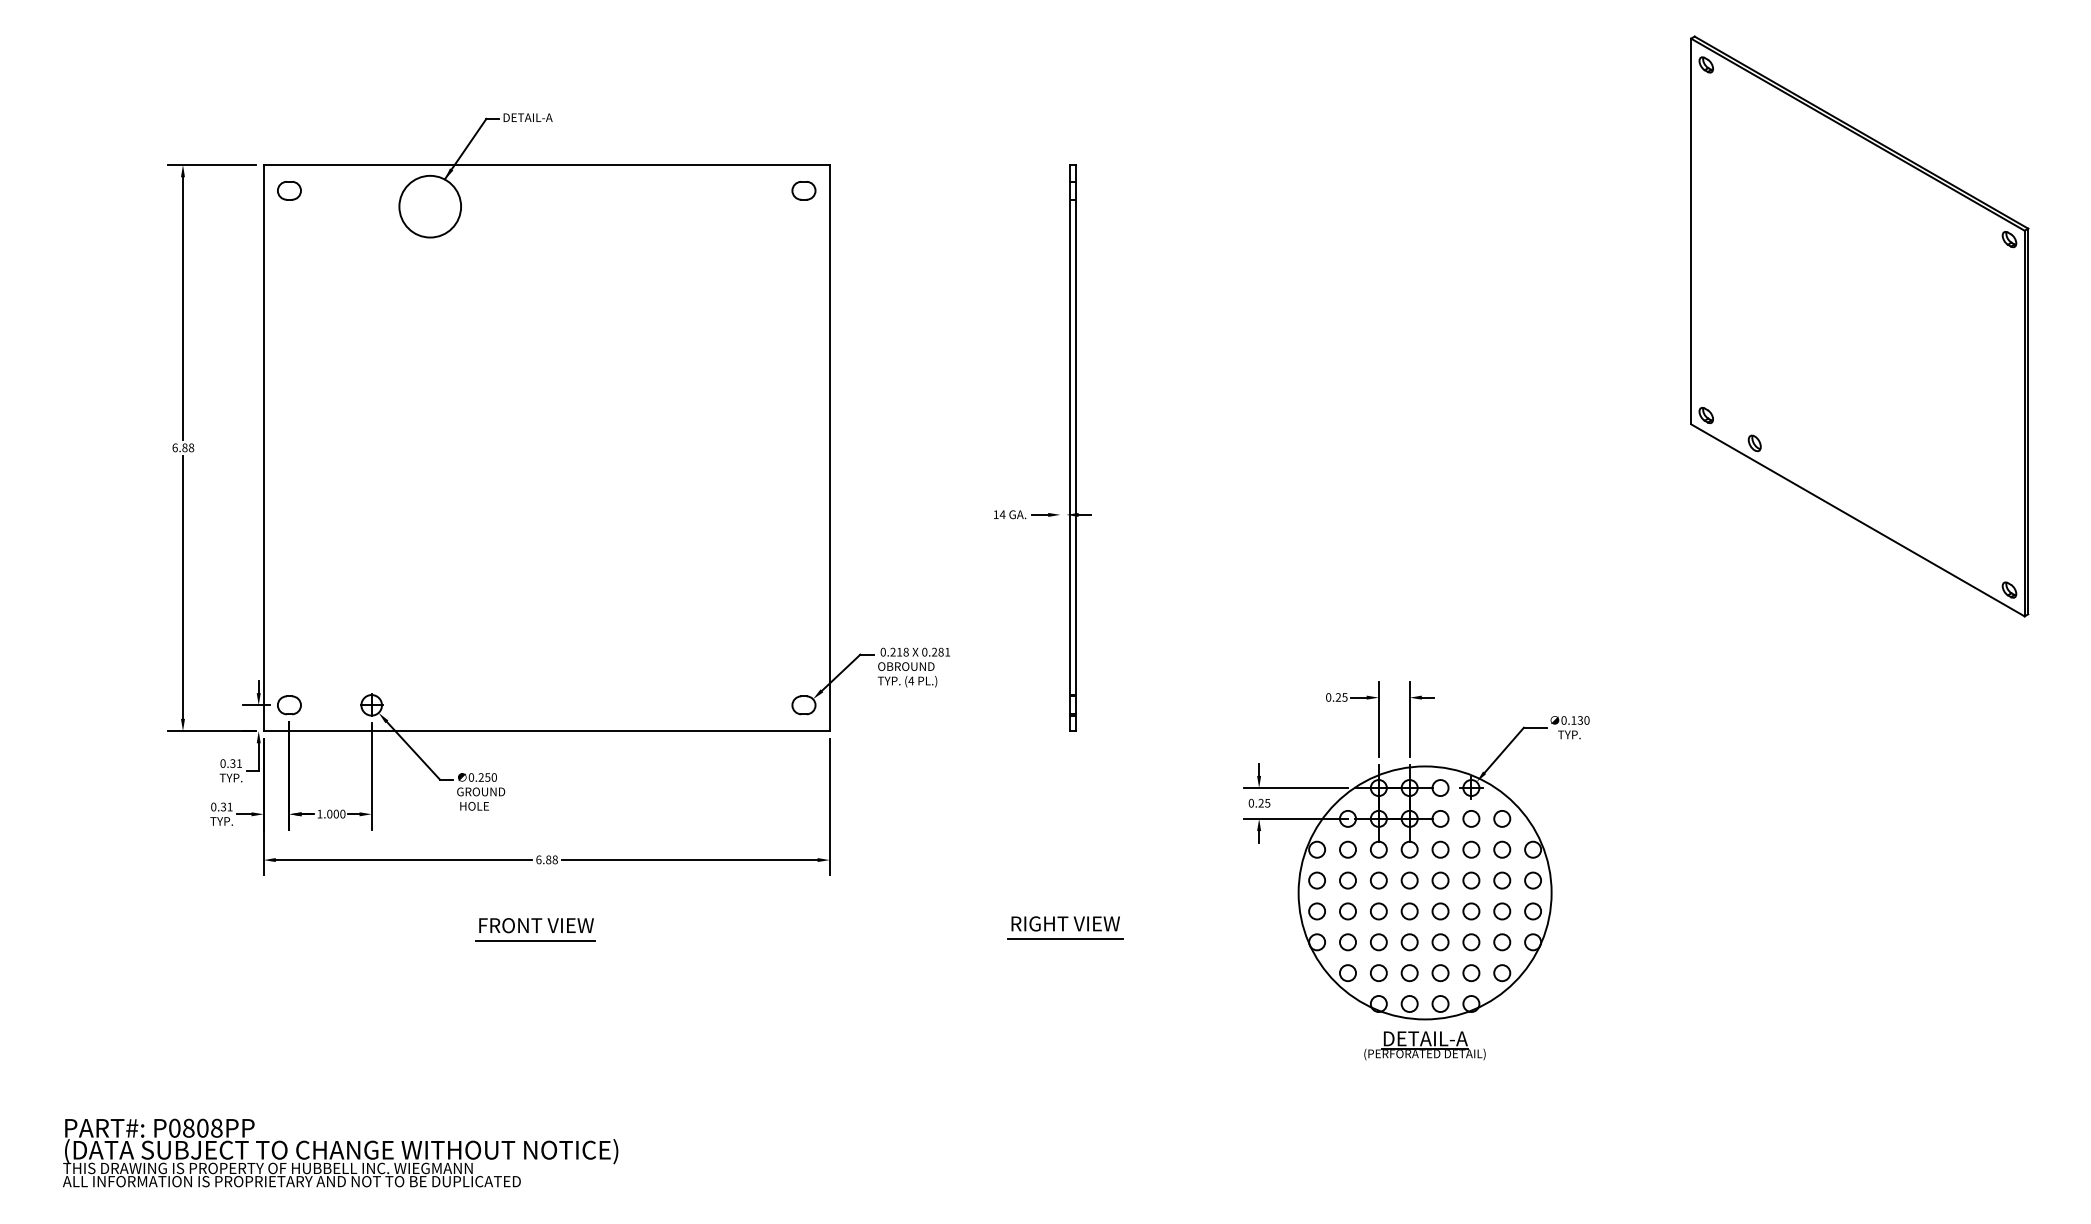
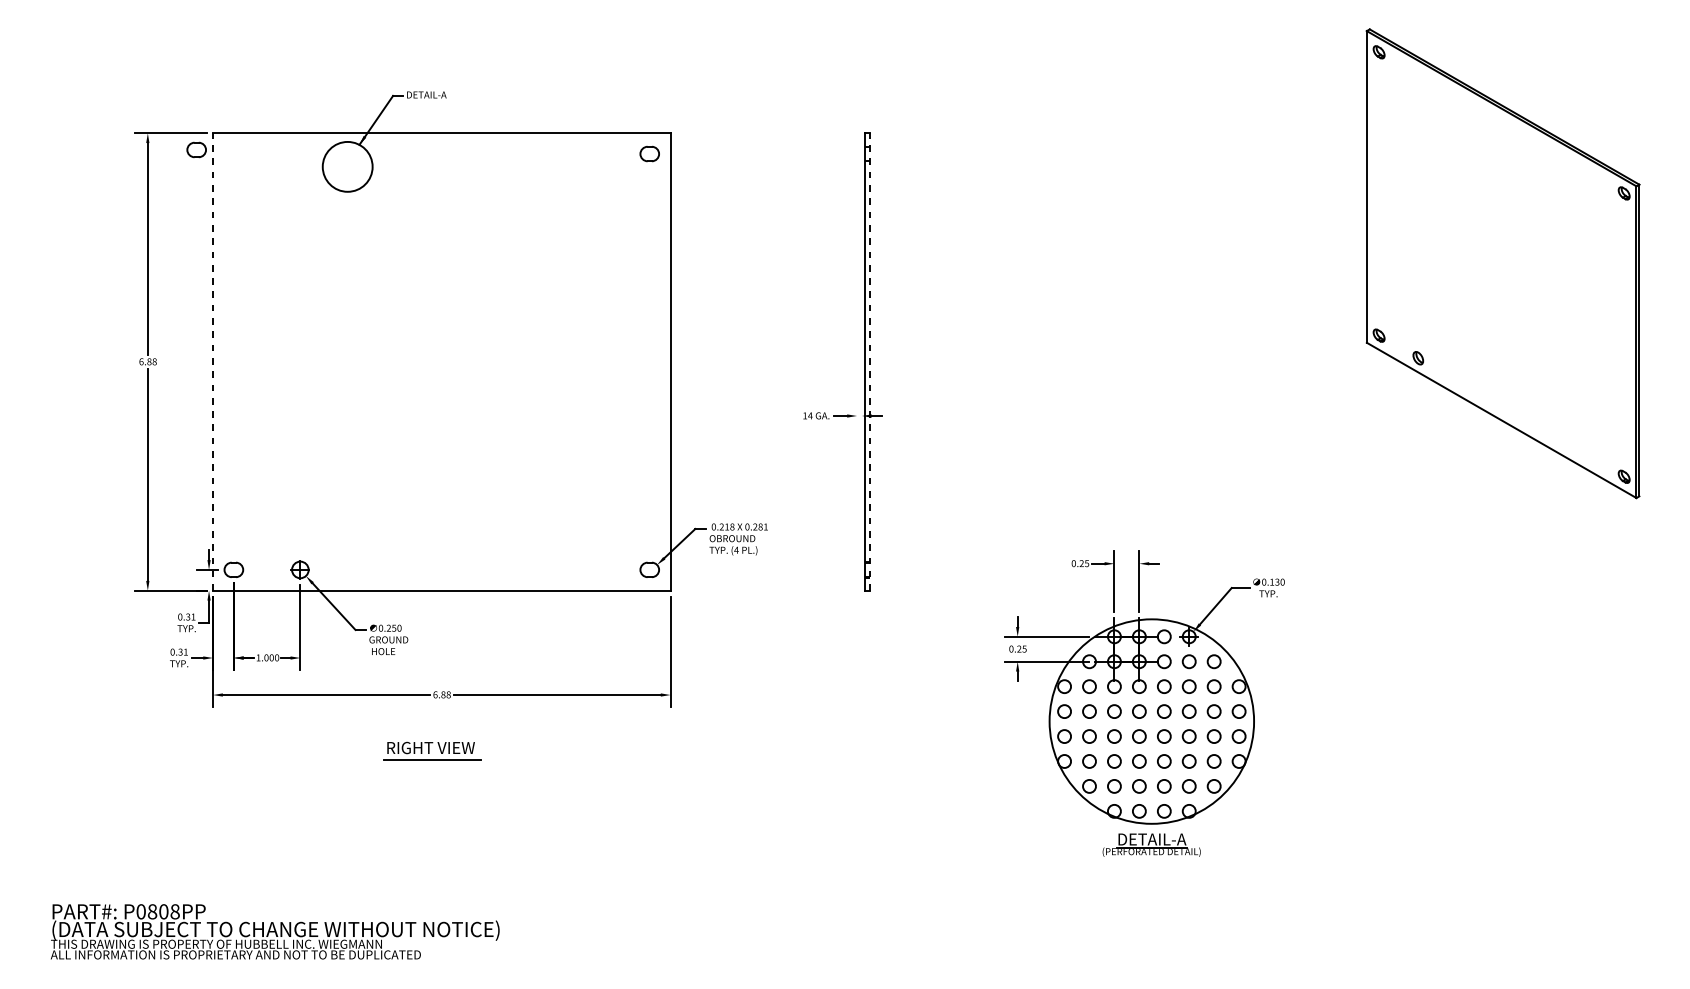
part: (289, 190) -> (196, 149), moved
line: (263, 447) -> (212, 361), solid -> dashed
line: (1076, 447) -> (870, 361), solid -> dashed
text: (537, 925) -> (434, 747), FRONT VIEW -> RIGHT VIEW
part: (1065, 927) -> (861, 749), removed

